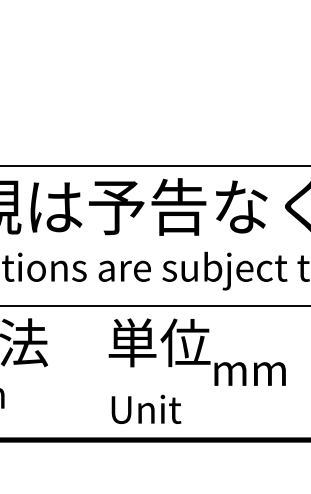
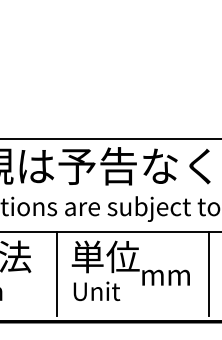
line: (87, 367) -> (57, 273), added
text: (145, 409) -> (96, 291), moved

